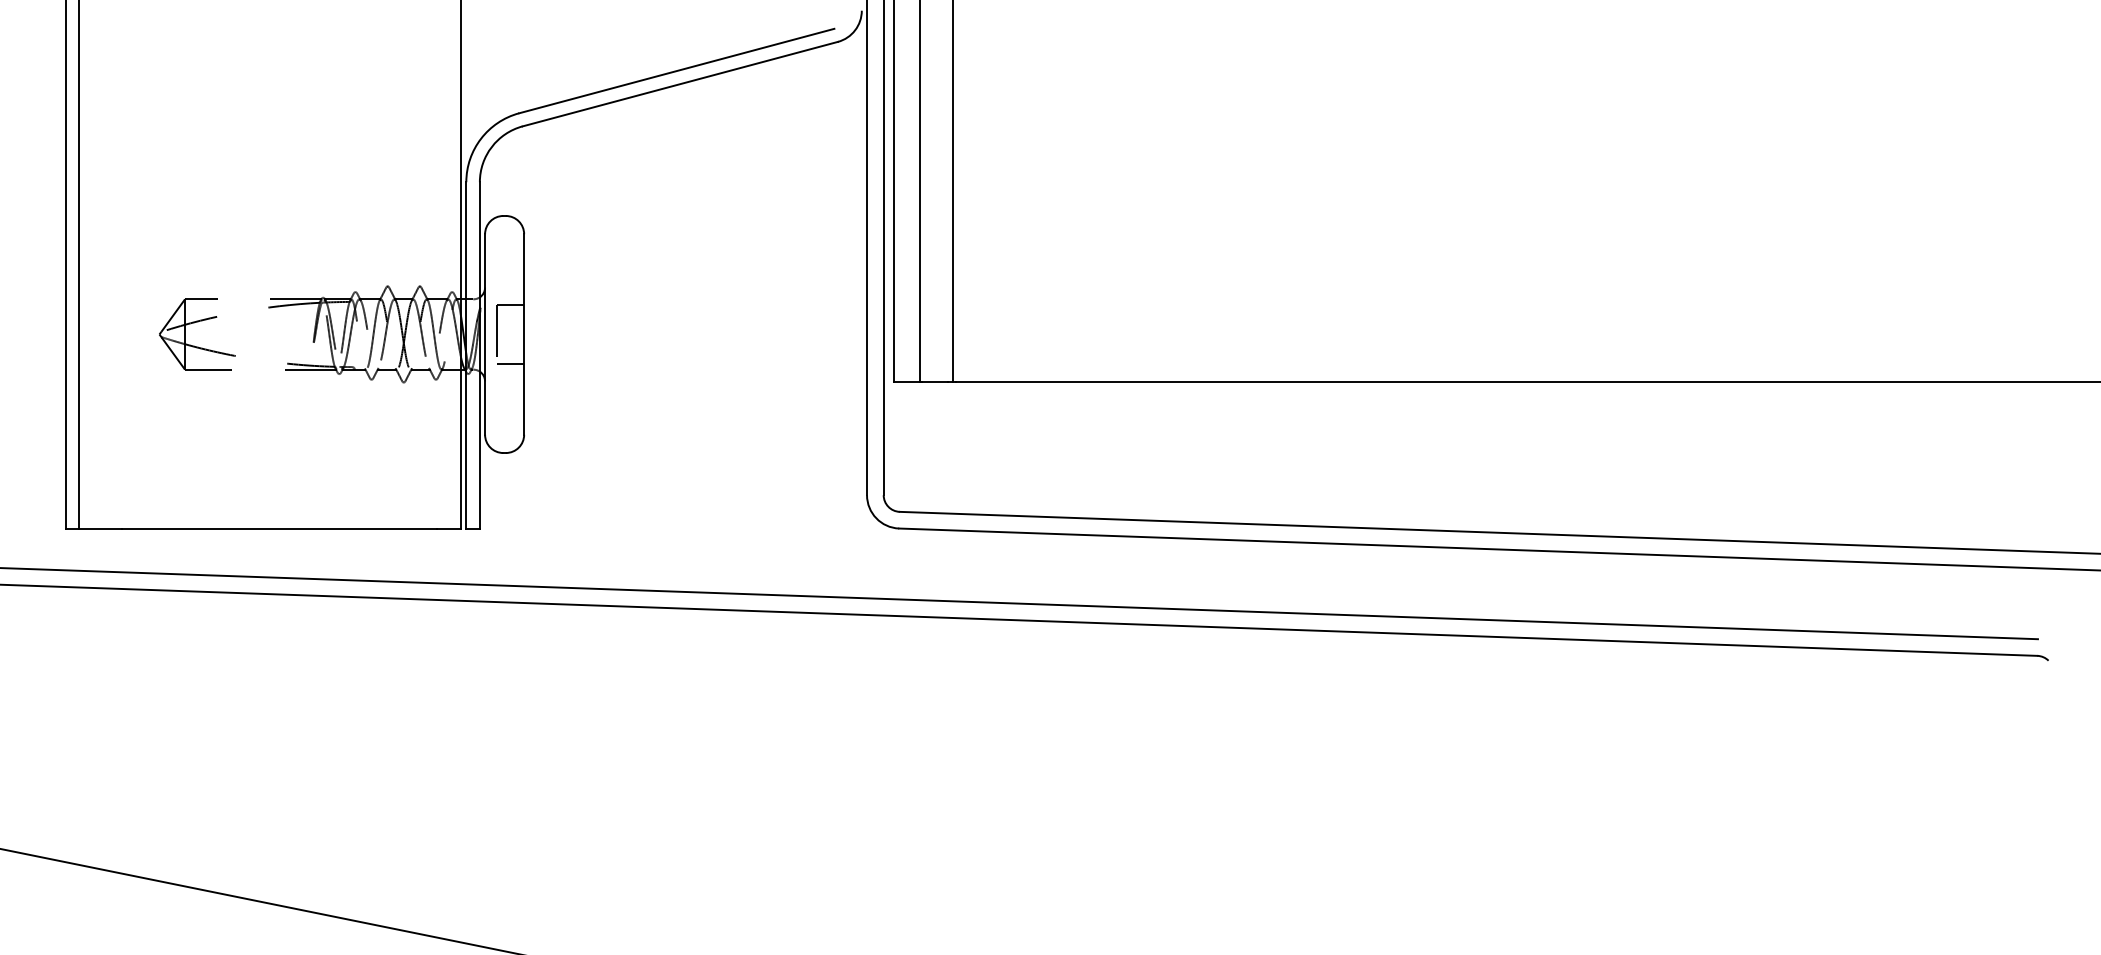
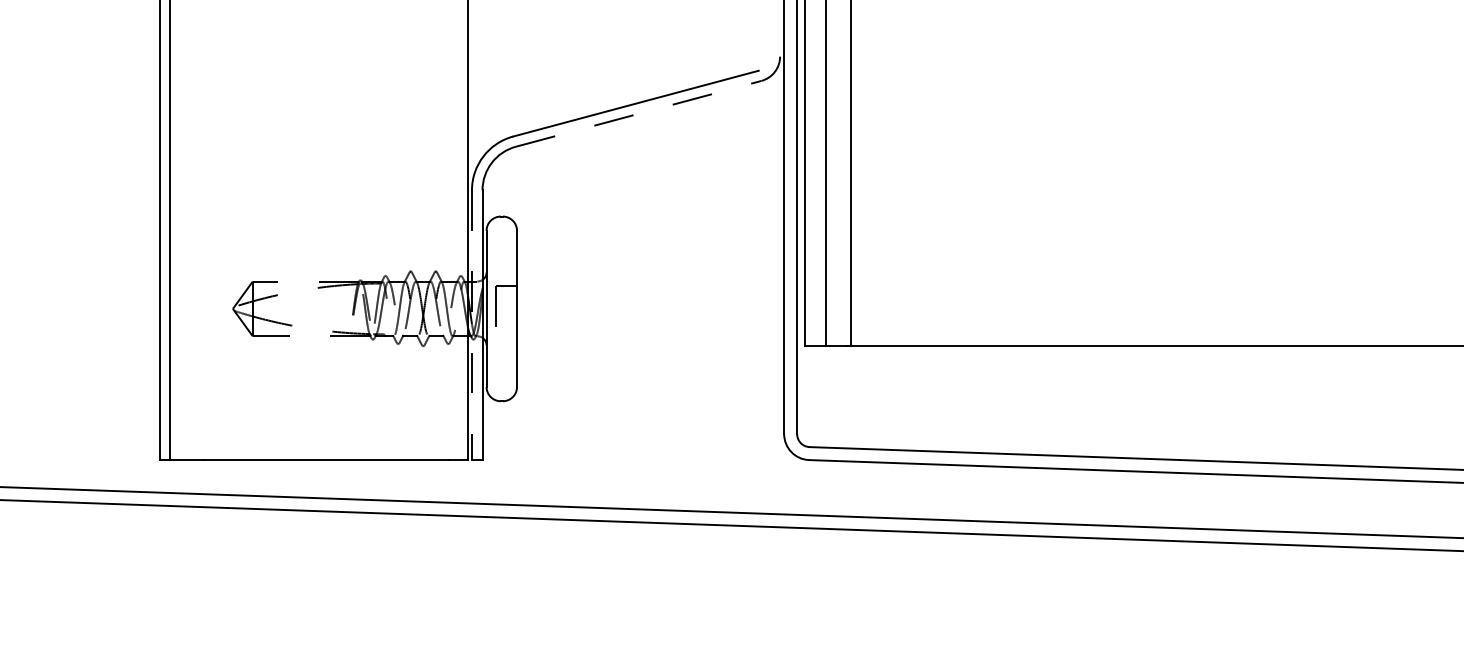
line: (680, 84) -> (638, 114), solid -> dashed
line: (466, 355) -> (472, 325), solid -> dashed
line: (510, 363) -> (506, 331), removed

